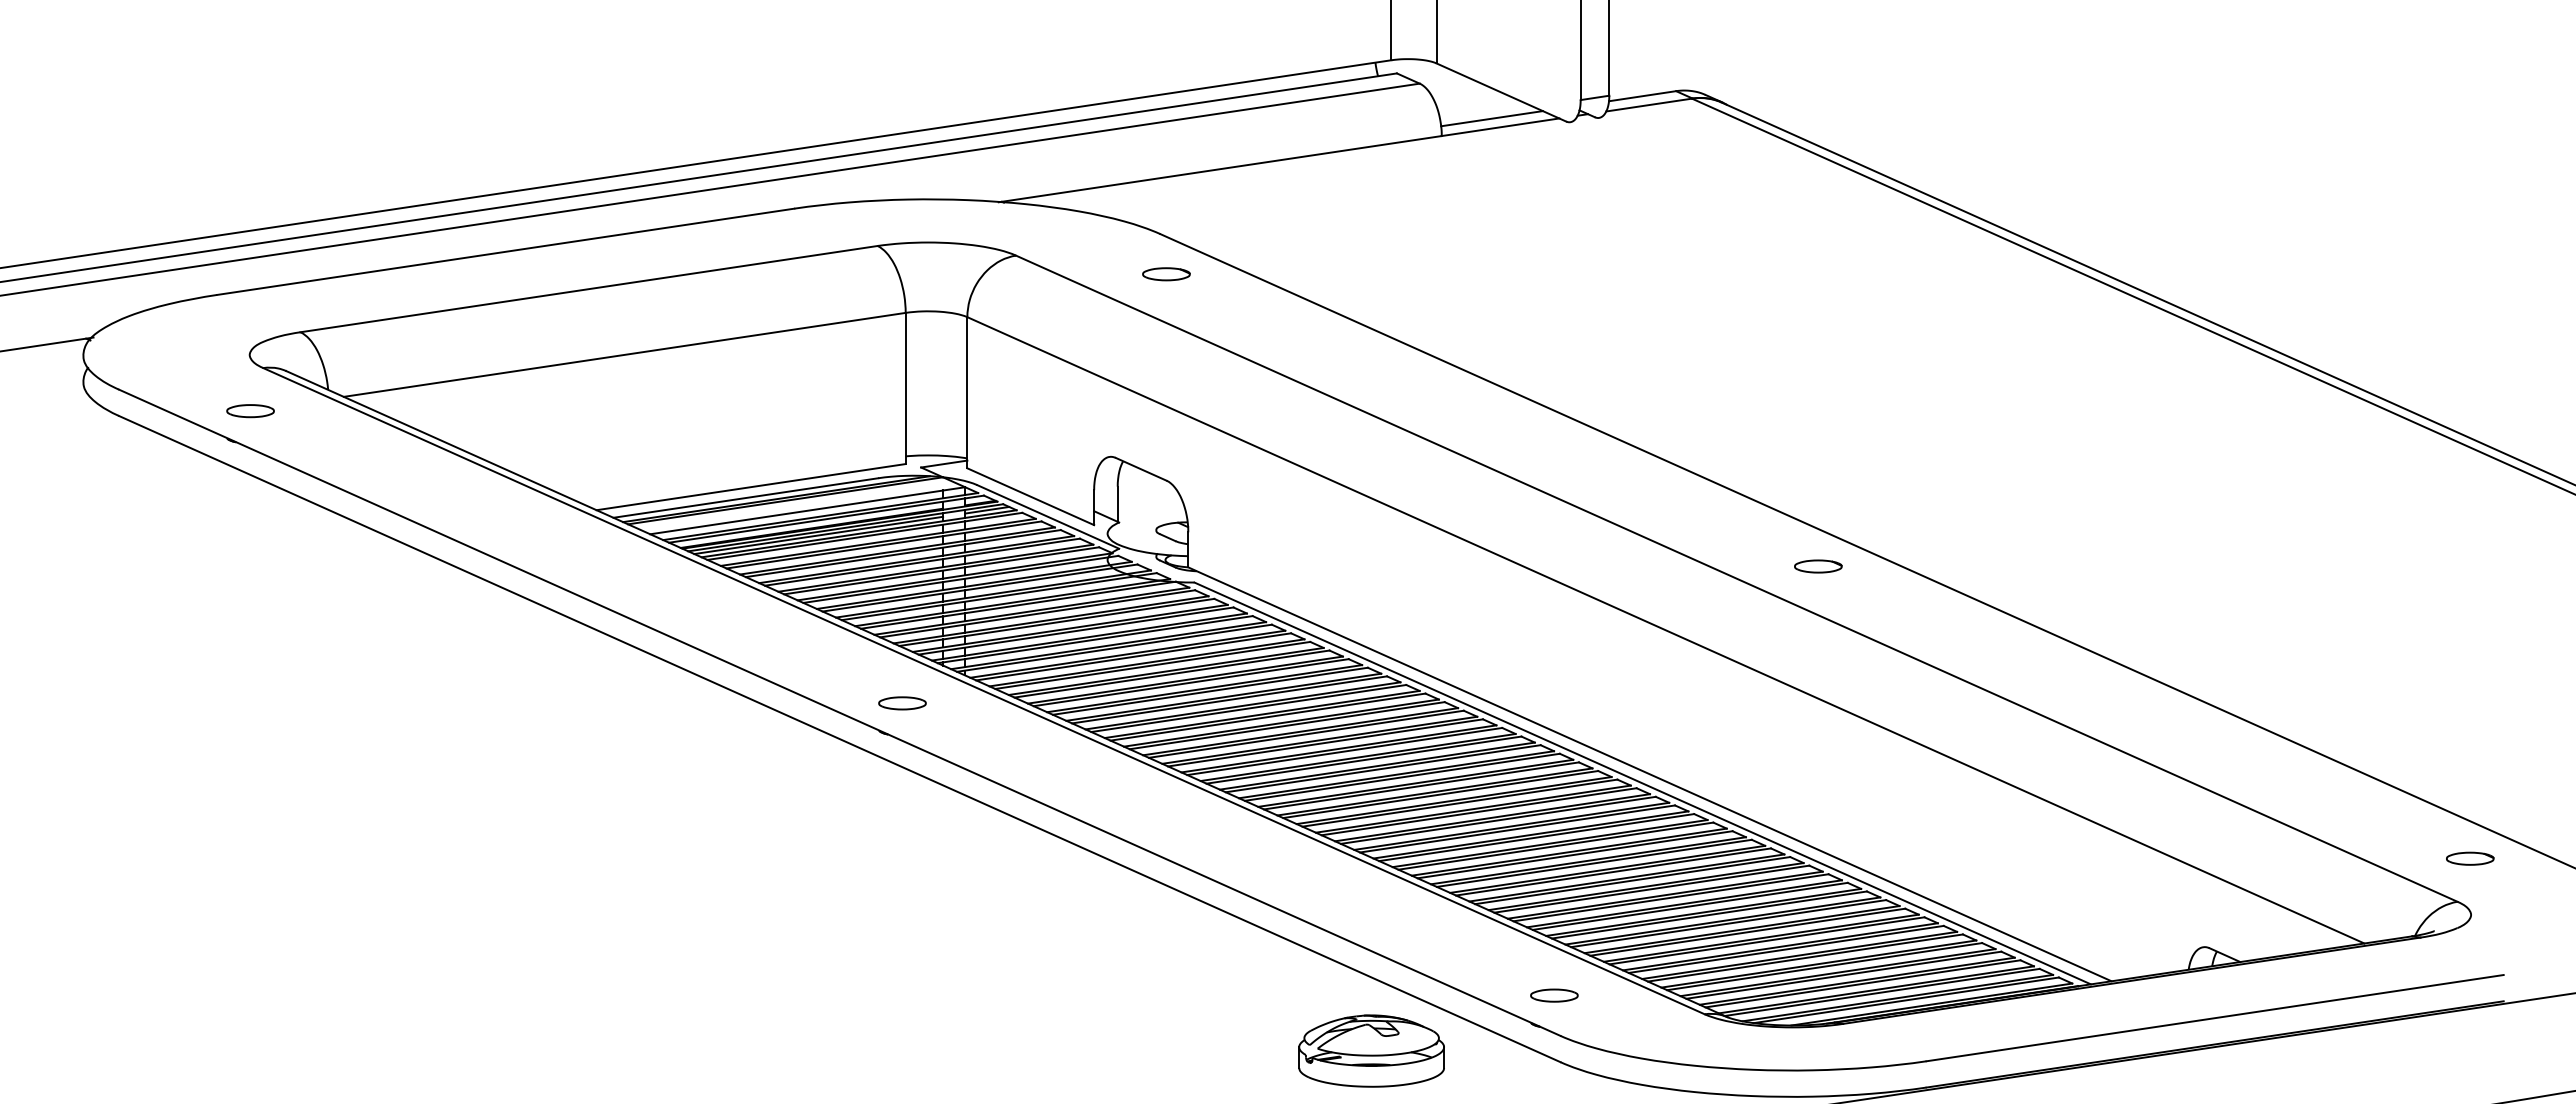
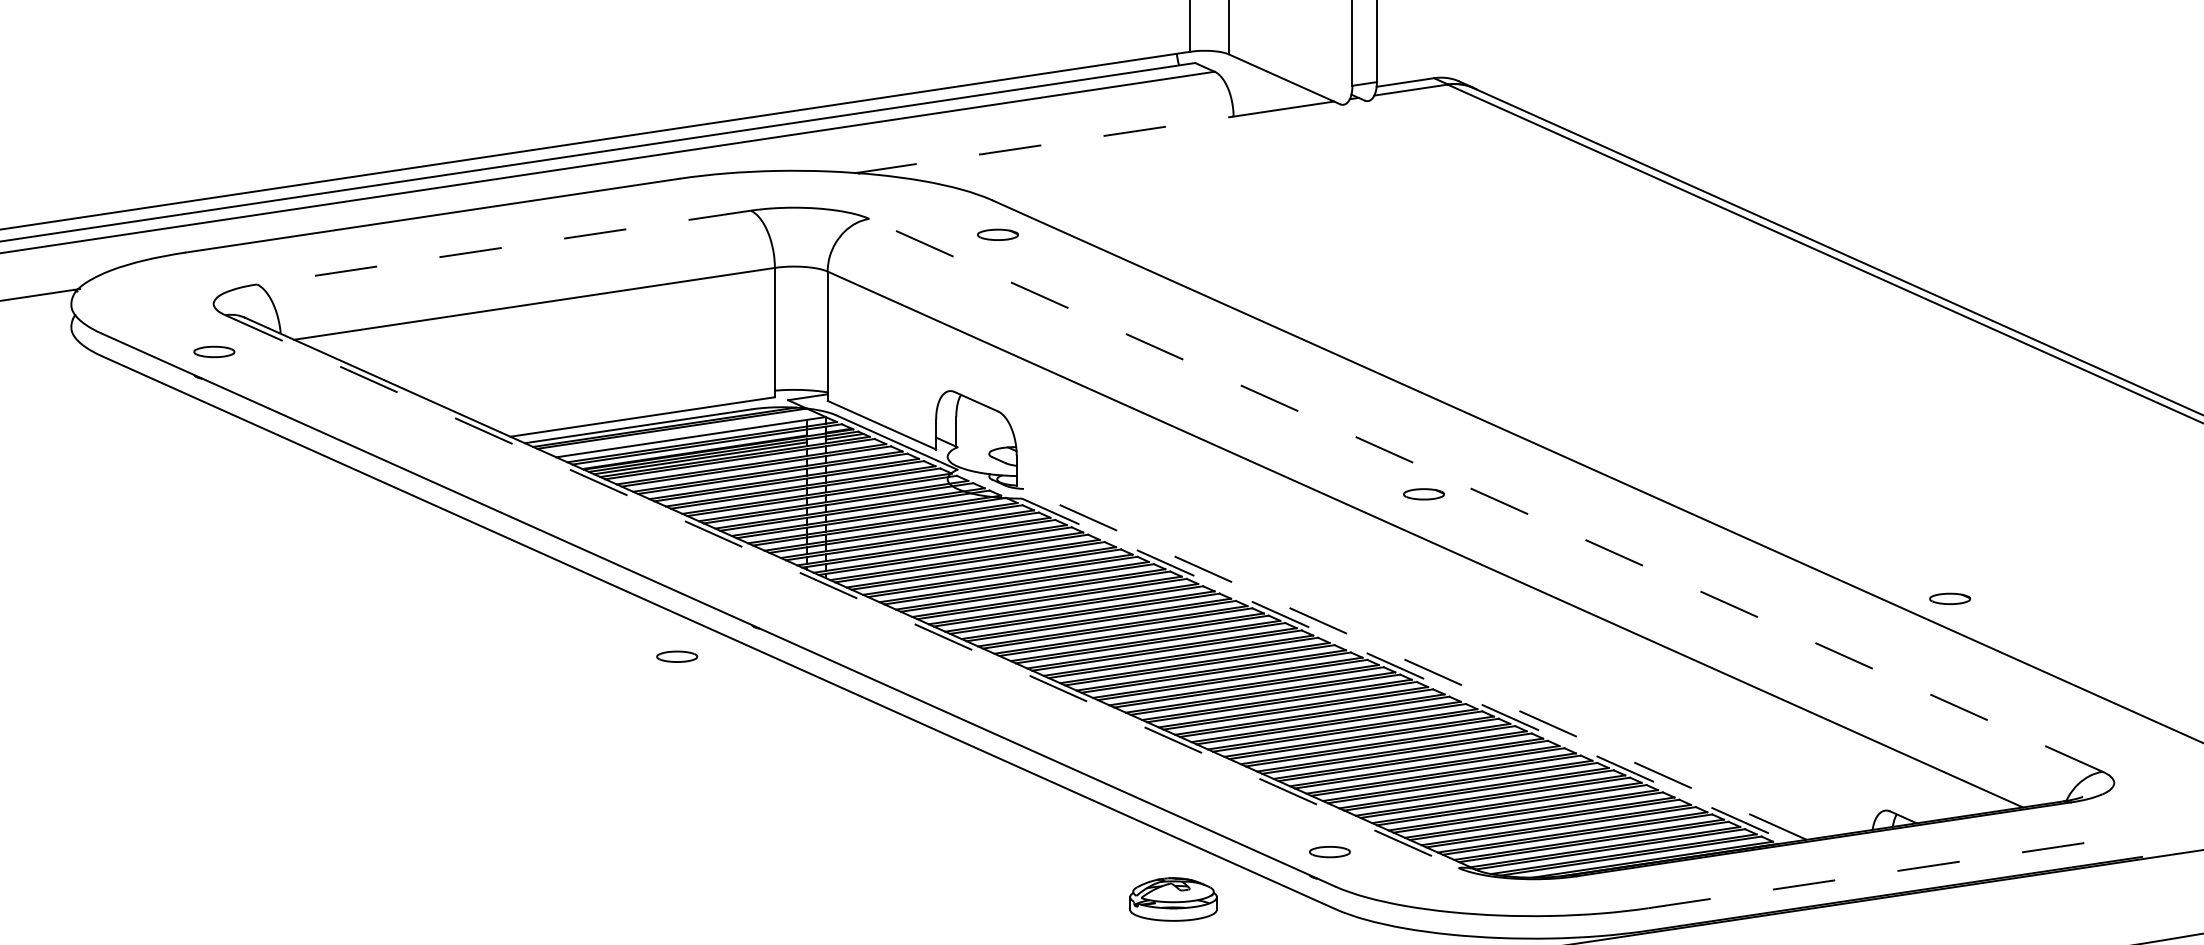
line: (1491, 118) -> (1276, 101), removed
line: (1220, 169) -> (1044, 145), solid -> dashed
line: (589, 289) -> (504, 247), solid -> dashed
part: (1818, 566) -> (1424, 494), moved
line: (1736, 578) -> (1485, 495), solid -> dashed
line: (984, 691) -> (842, 591), solid -> dashed
part: (902, 703) -> (677, 656), moved
line: (1649, 774) -> (1411, 662), solid -> dashed
line: (1643, 783) -> (1406, 670), solid -> dashed
part: (2470, 858) -> (1950, 598), moved
line: (2215, 1018) -> (1895, 871), solid -> dashed
part: (1371, 1050) -> (1173, 899), size x0.7

